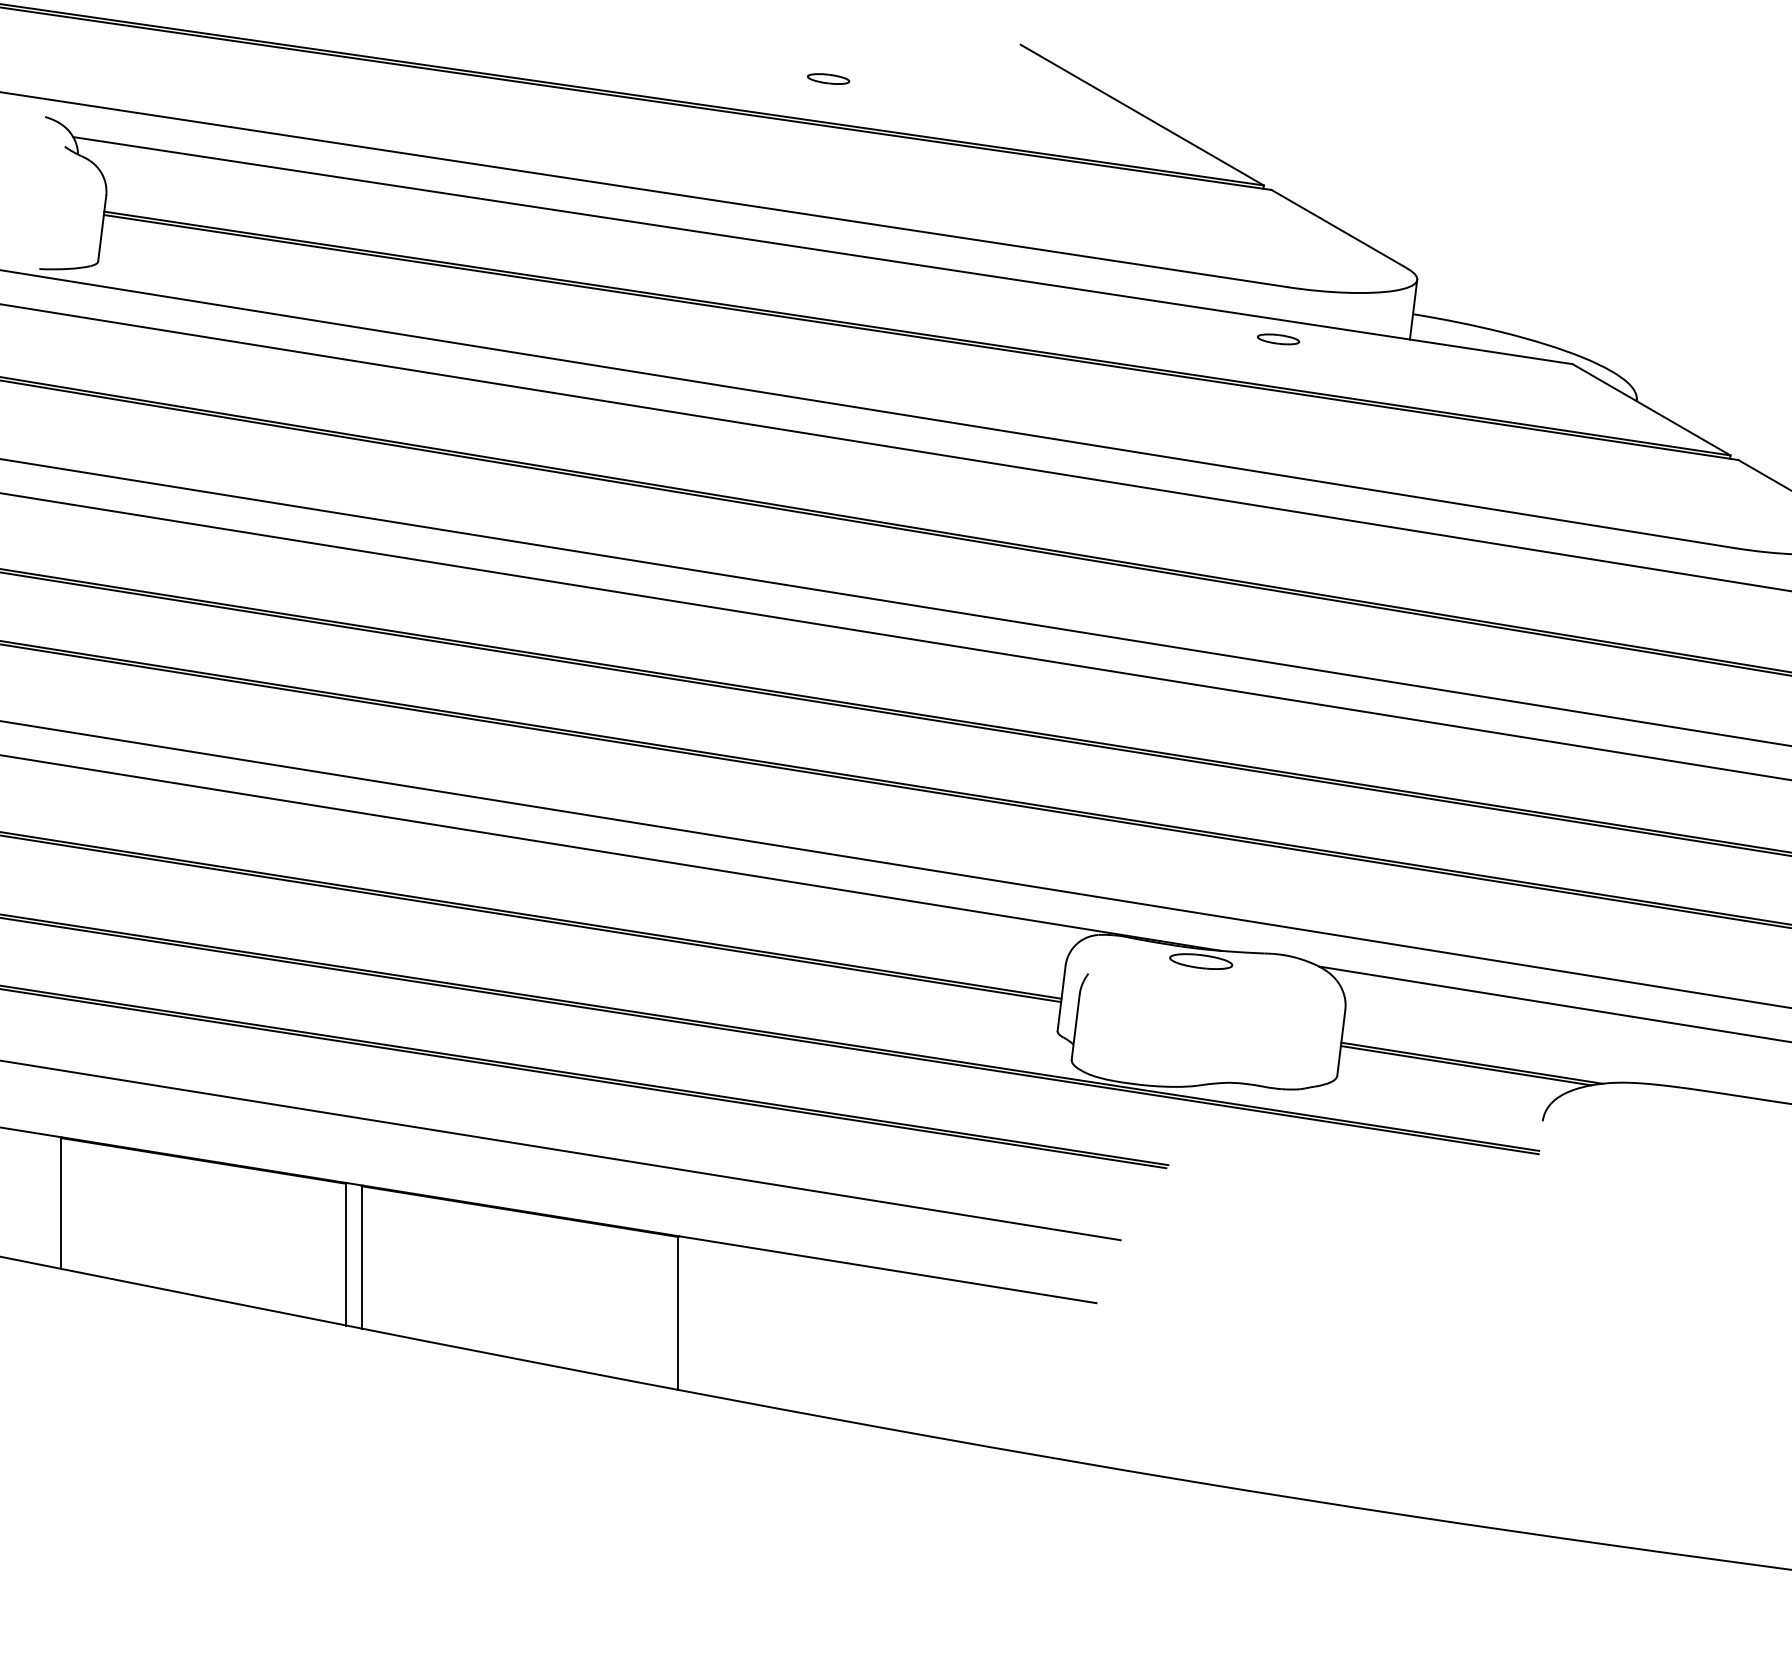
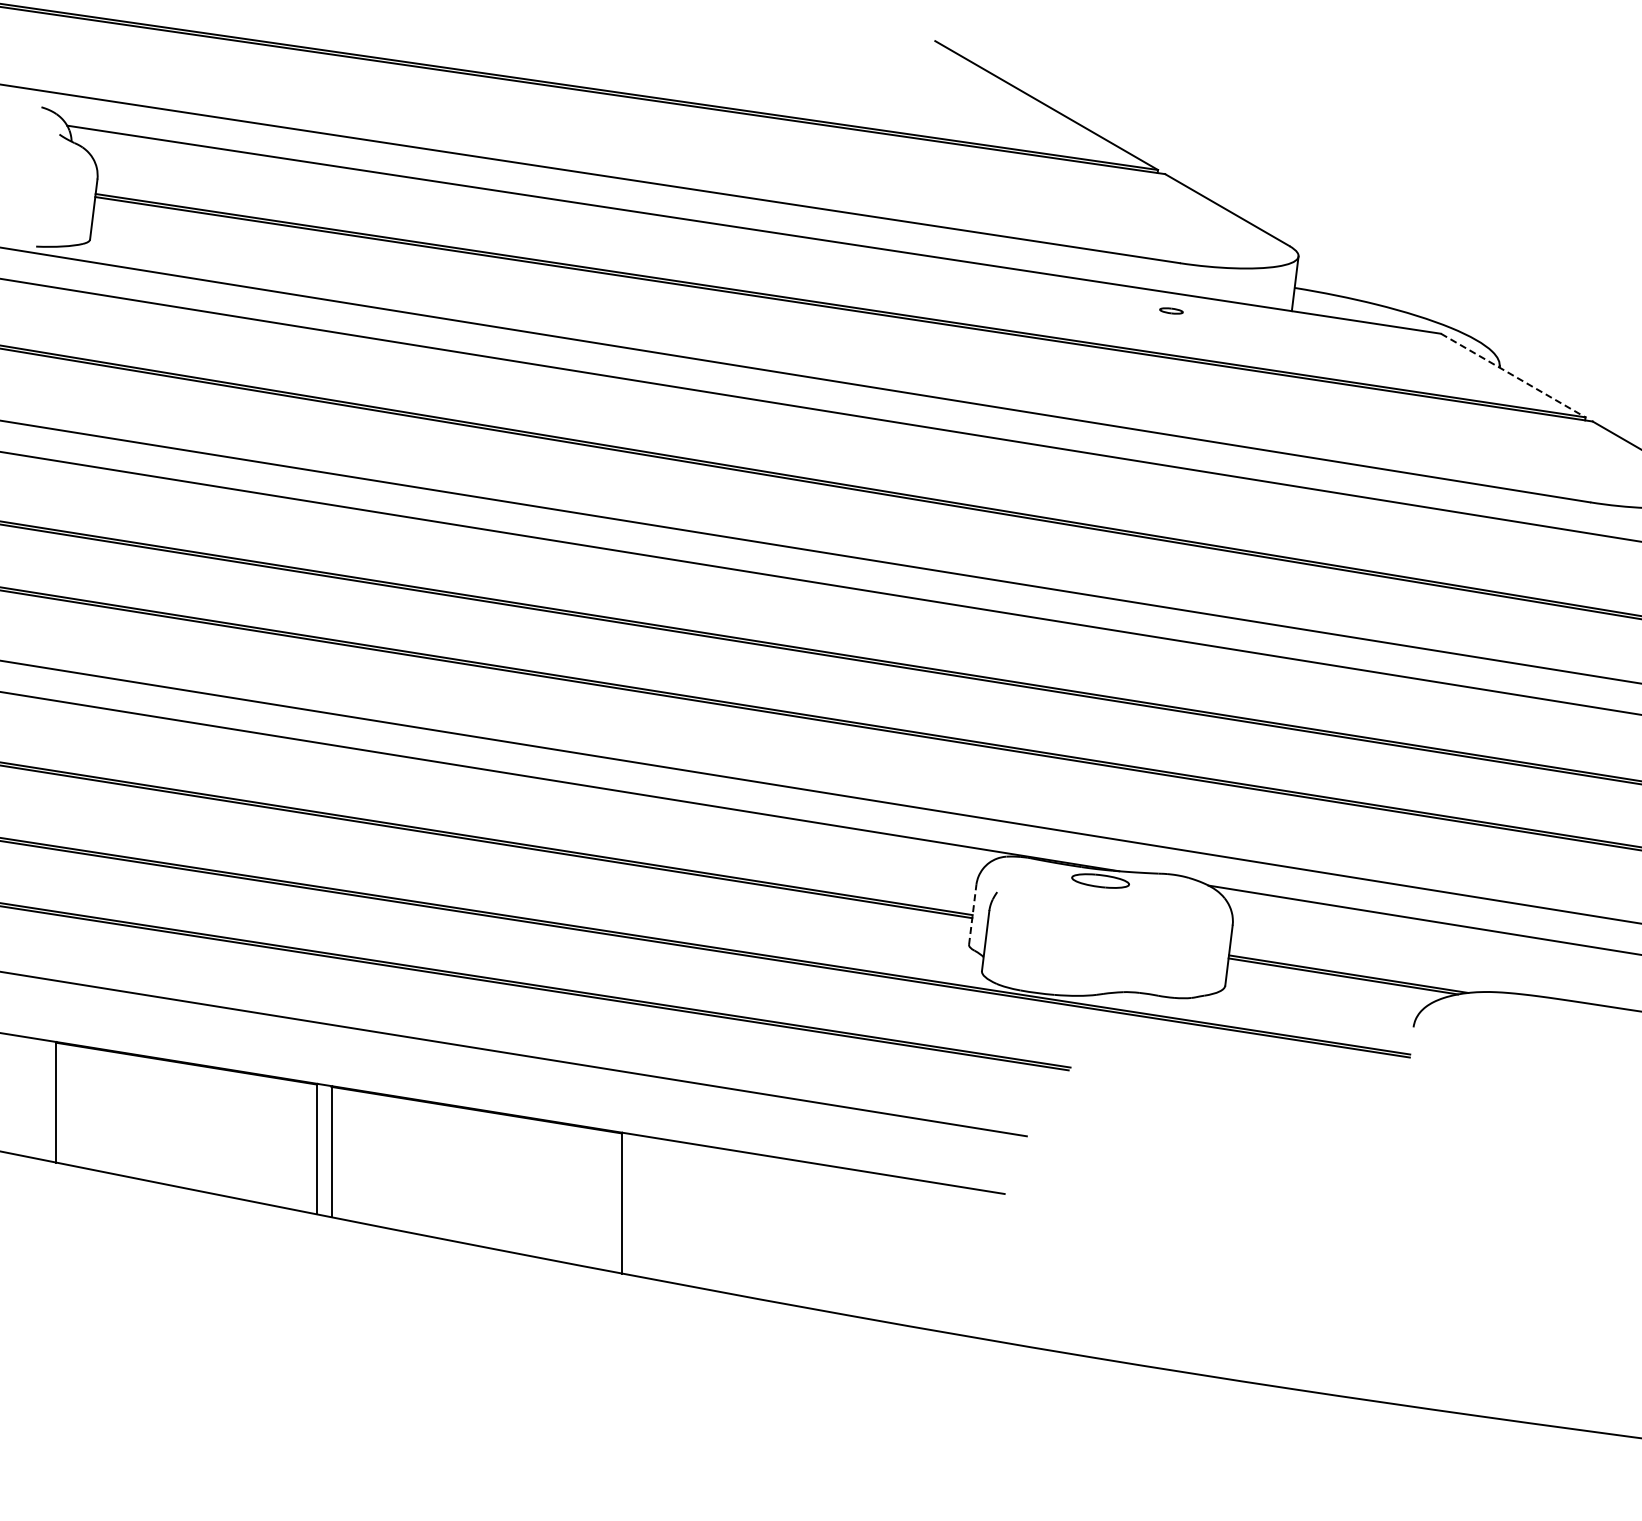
part: (827, 79) -> (758, 72), removed
part: (1278, 338) -> (1171, 310), size x0.6
line: (1651, 409) -> (1513, 375), solid -> dashed
line: (1061, 998) -> (972, 914), solid -> dashed

